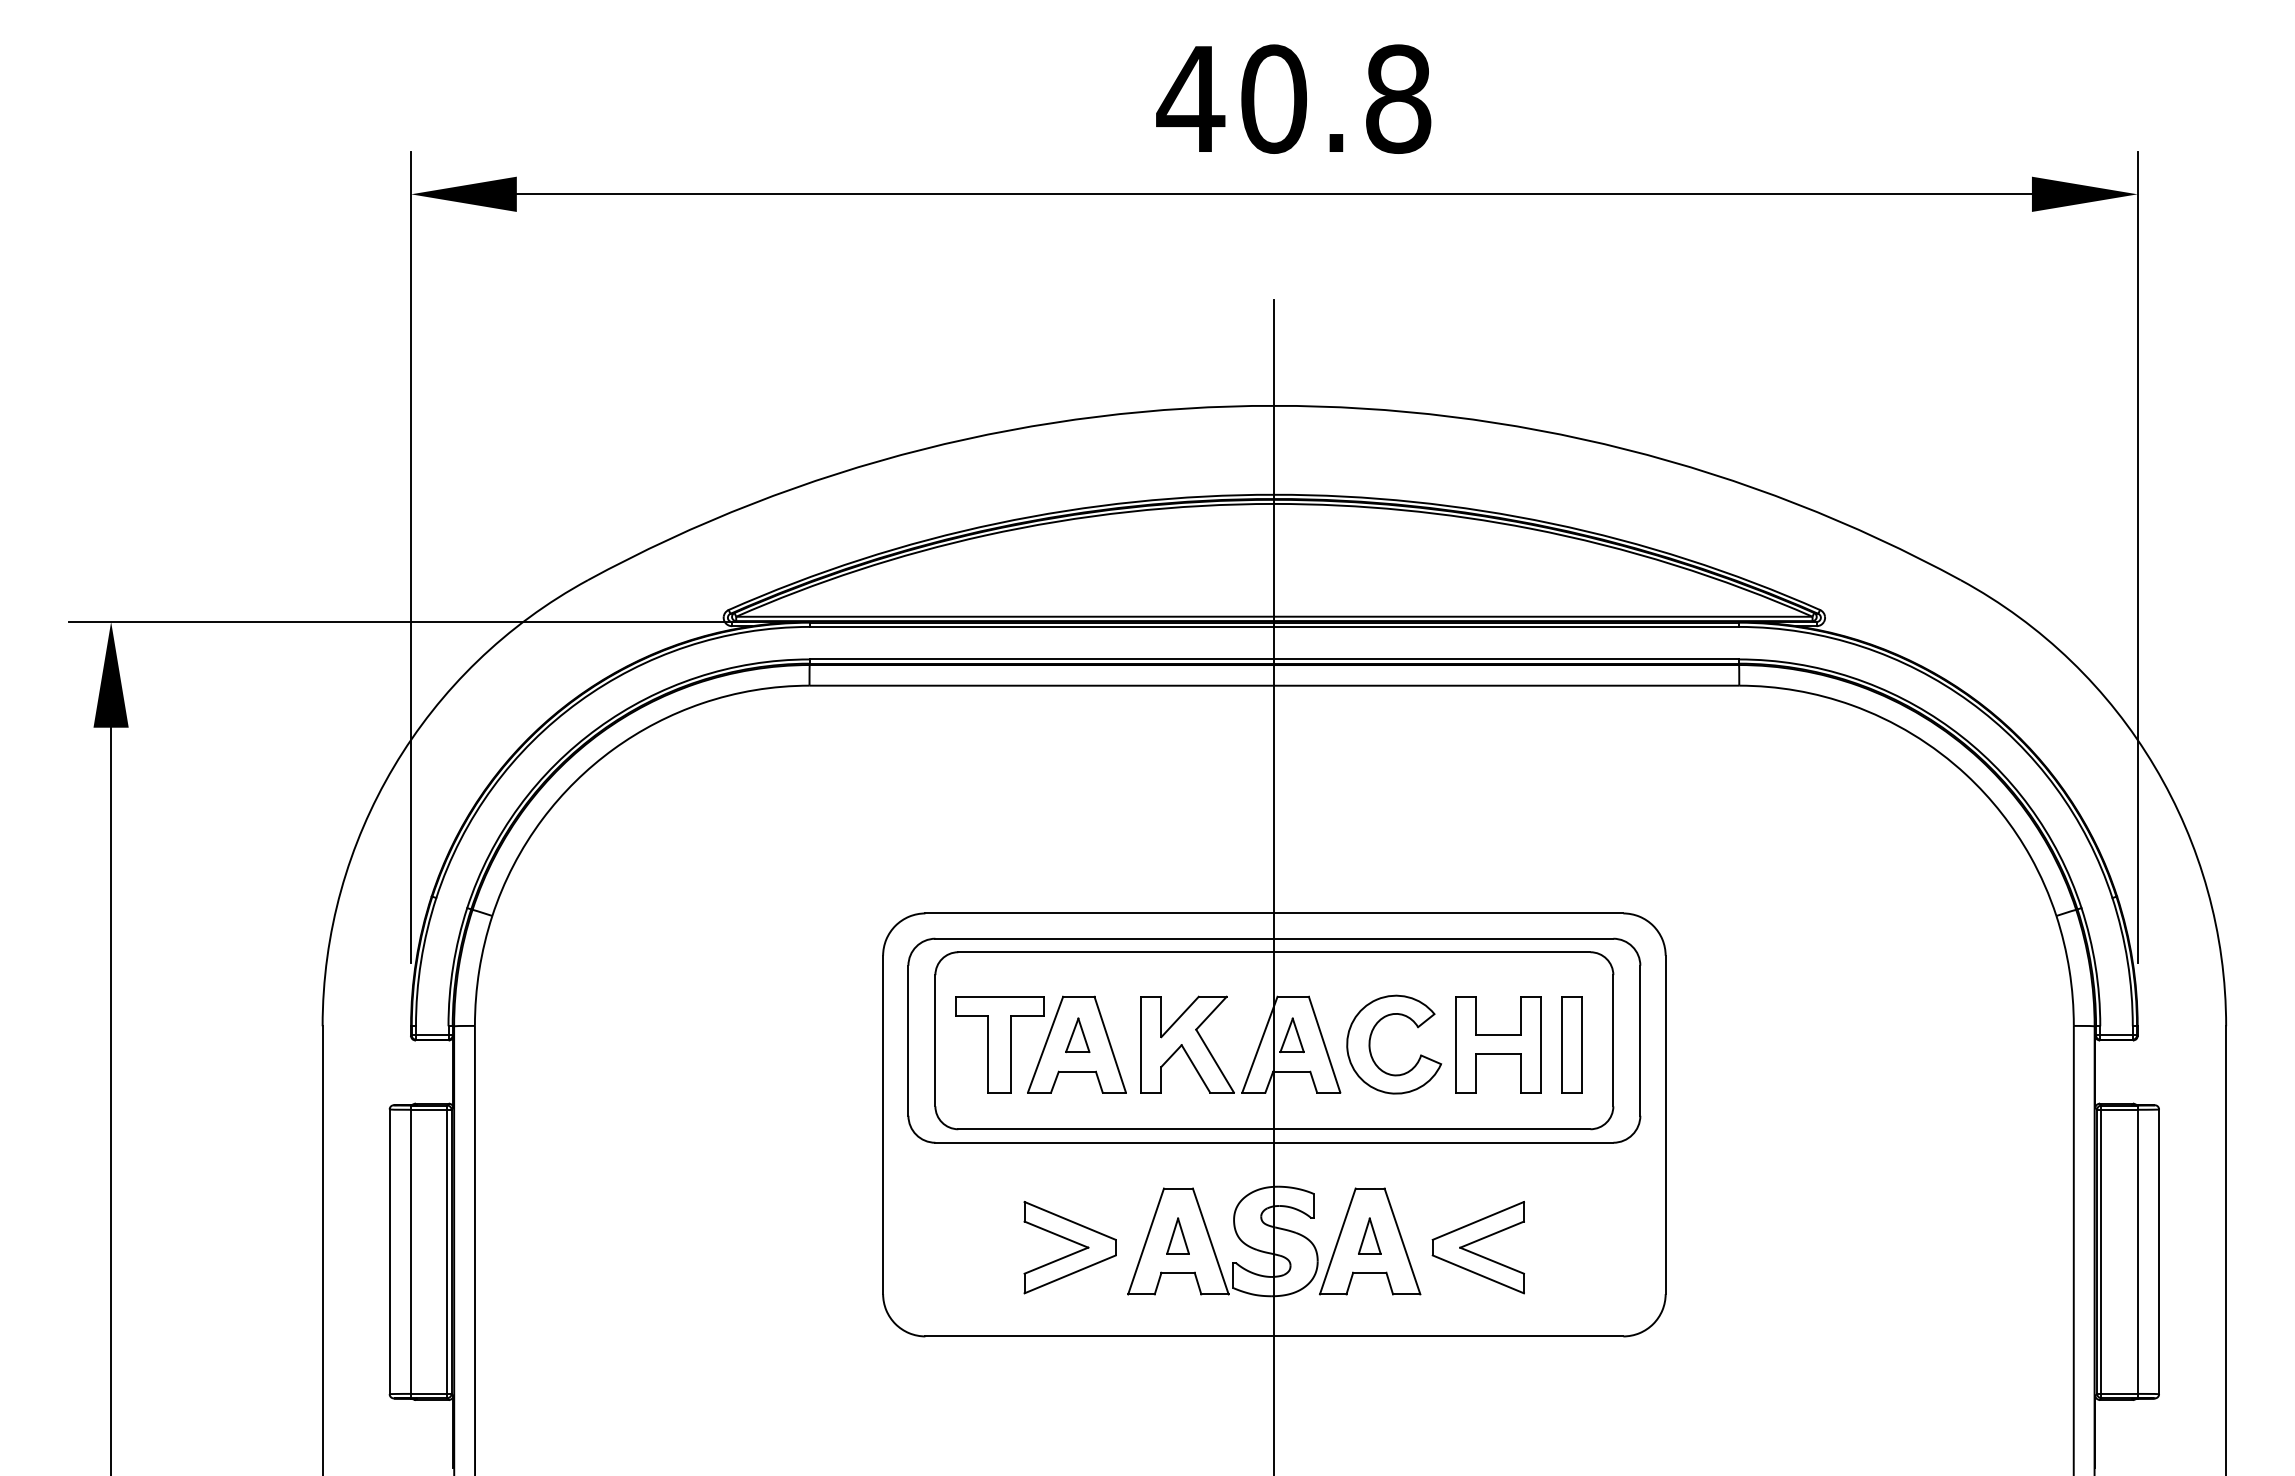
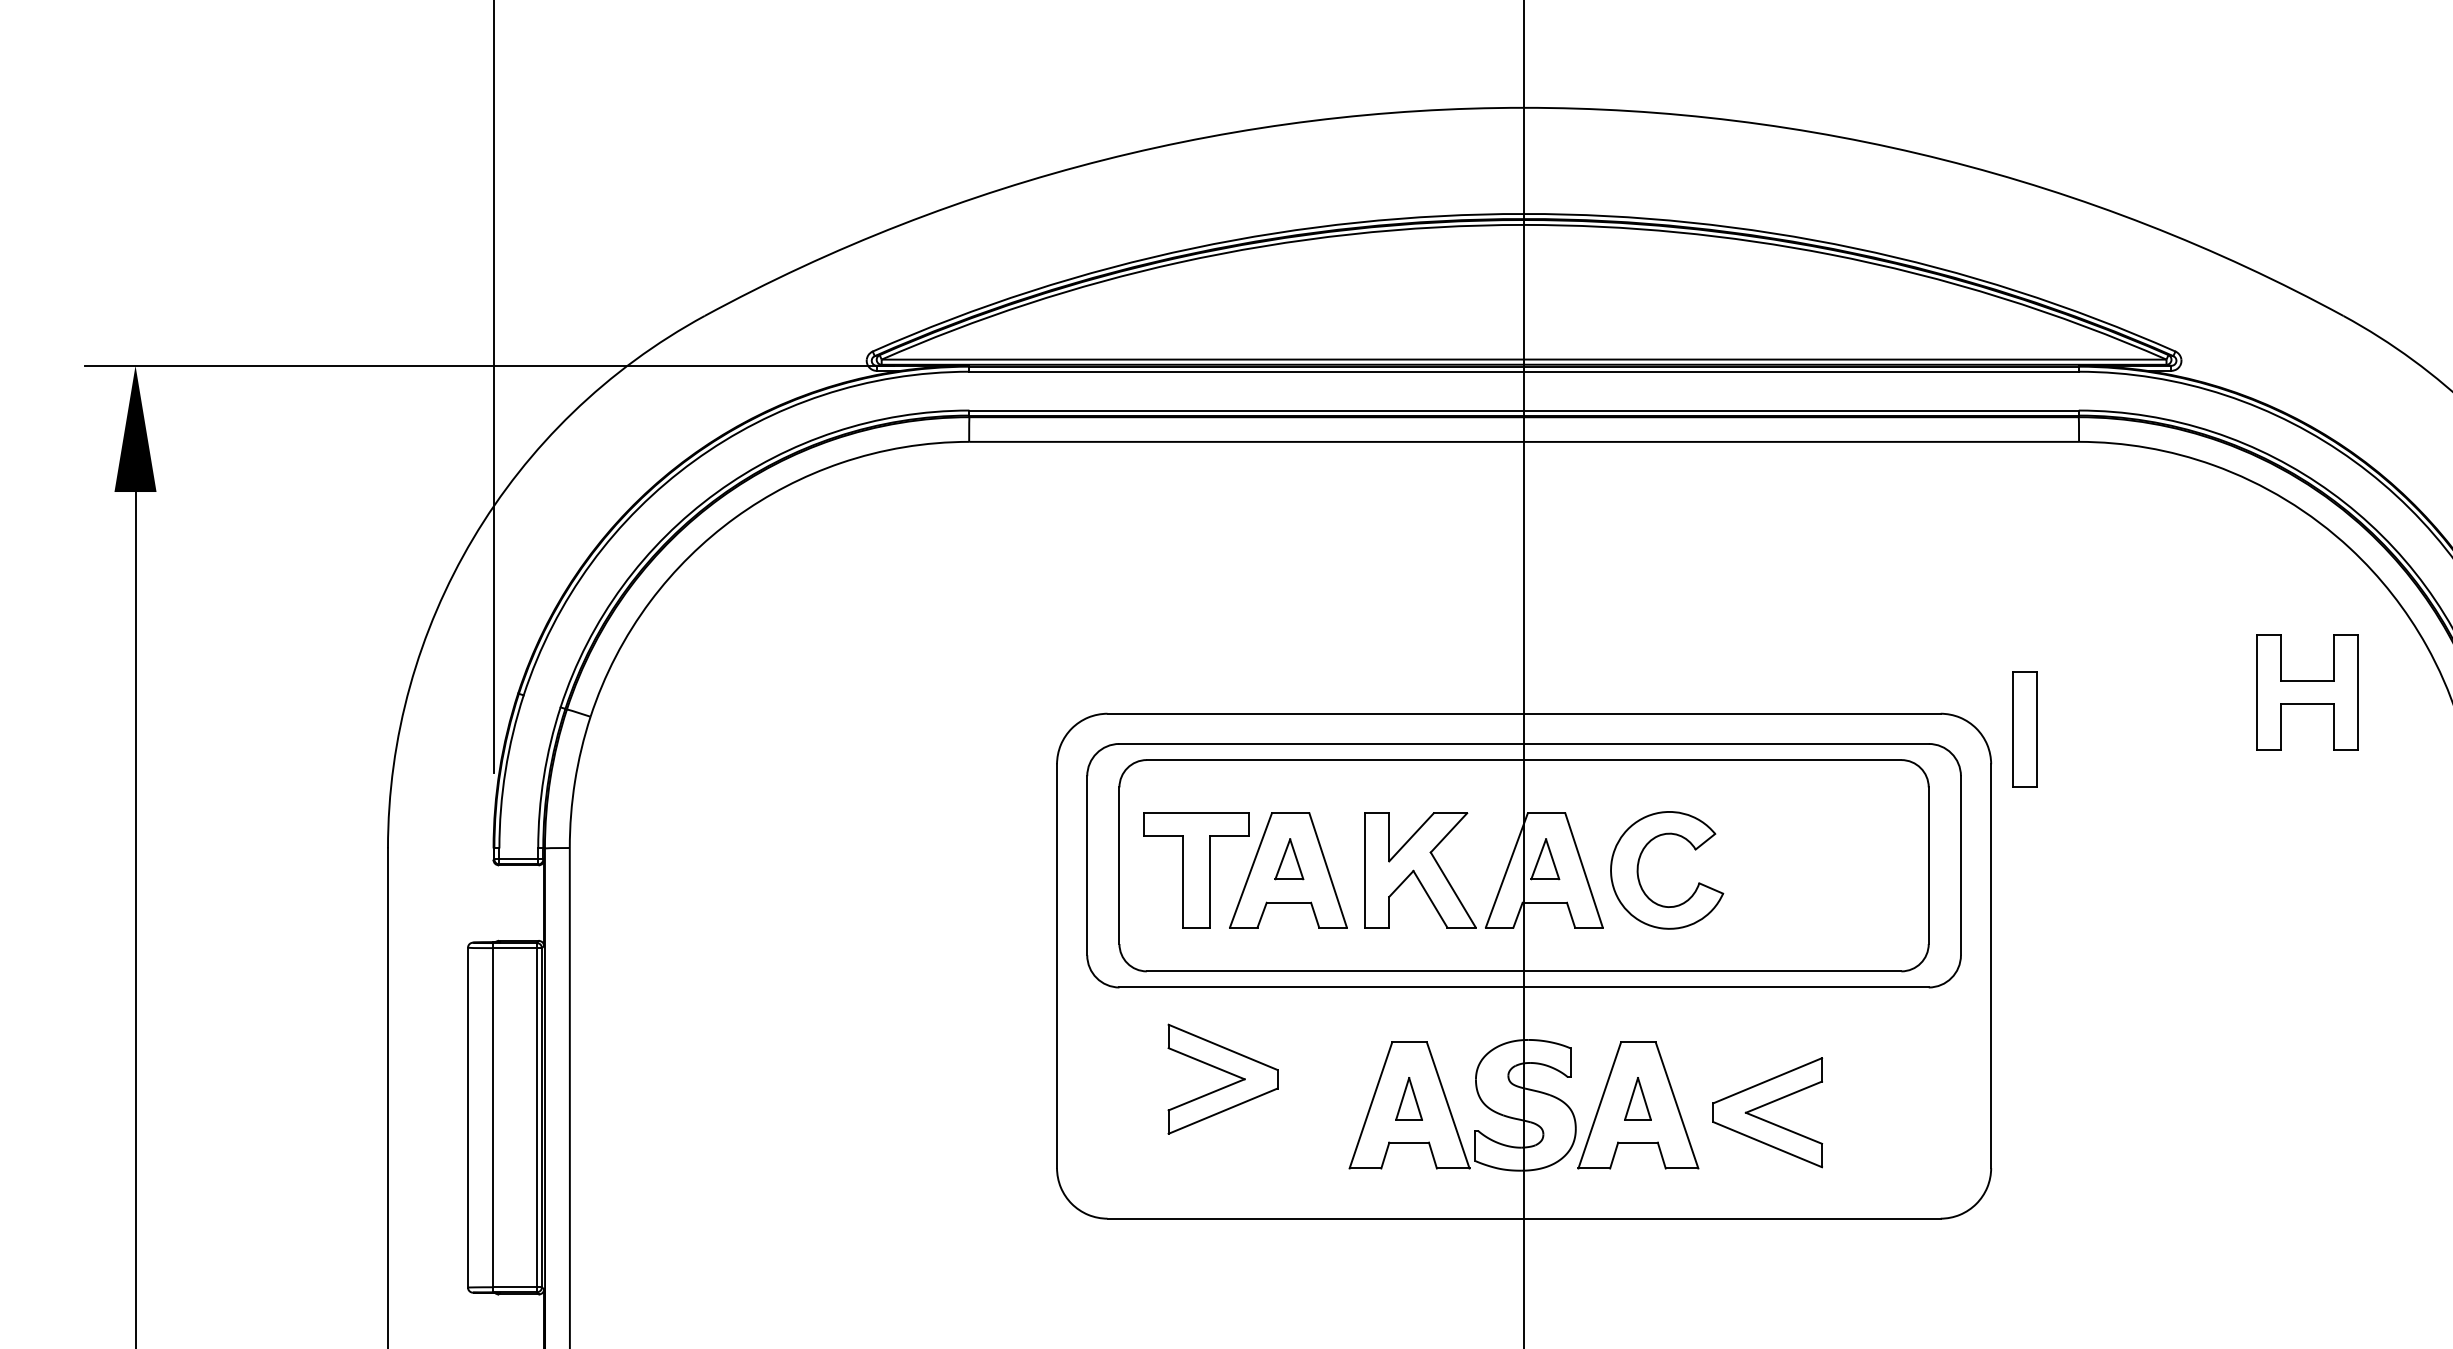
part: (1498, 1044) -> (2307, 692), moved
part: (1571, 1044) -> (2024, 729), moved
part: (1069, 1247) -> (1222, 1079), moved

